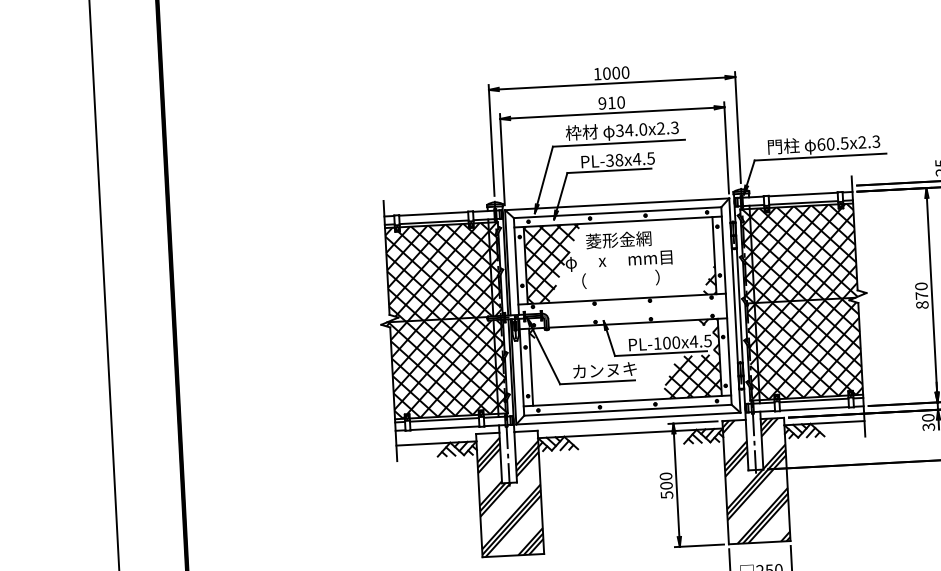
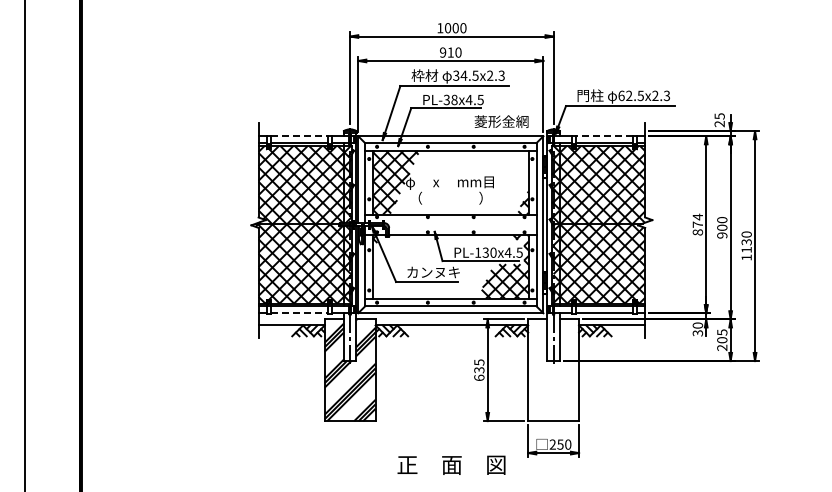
text: (643, 129) -> (475, 75), 34.0x2.3 -> 34.5x2.3
text: (830, 143) -> (629, 95), 60.5x2.3 -> 62.5x2.3
line: (802, 194) -> (603, 136), solid -> dashed
line: (433, 214) -> (299, 136), solid -> dashed
text: (618, 239) -> (501, 121), moved
text: (920, 285) -> (697, 216), 870 -> 874
text: (666, 342) -> (485, 252), PL-100x4.5 -> PL-130x4.5
line: (445, 428) -> (299, 313), solid -> dashed
hatch: (756, 481) -> (553, 370), removed
text: (666, 486) -> (479, 370), 500 -> 635

